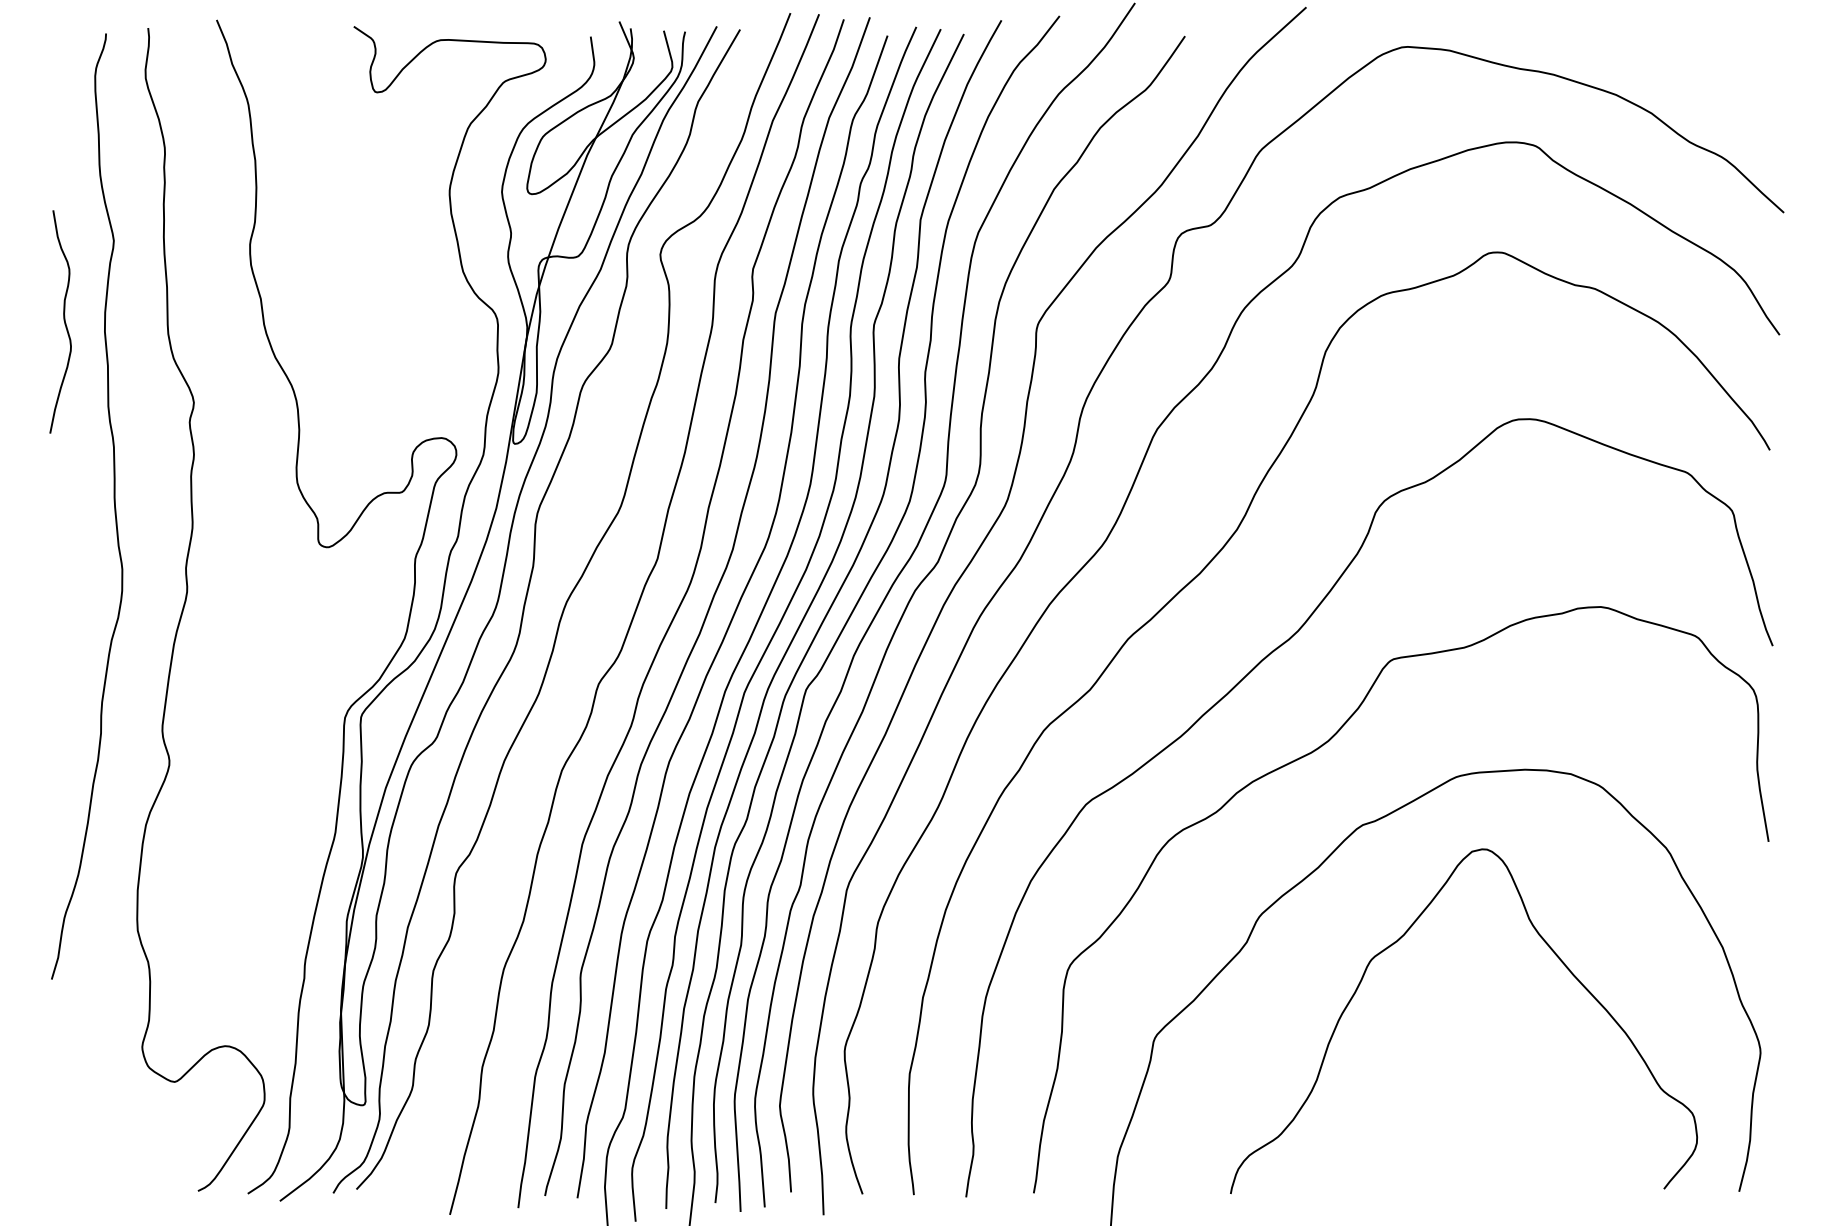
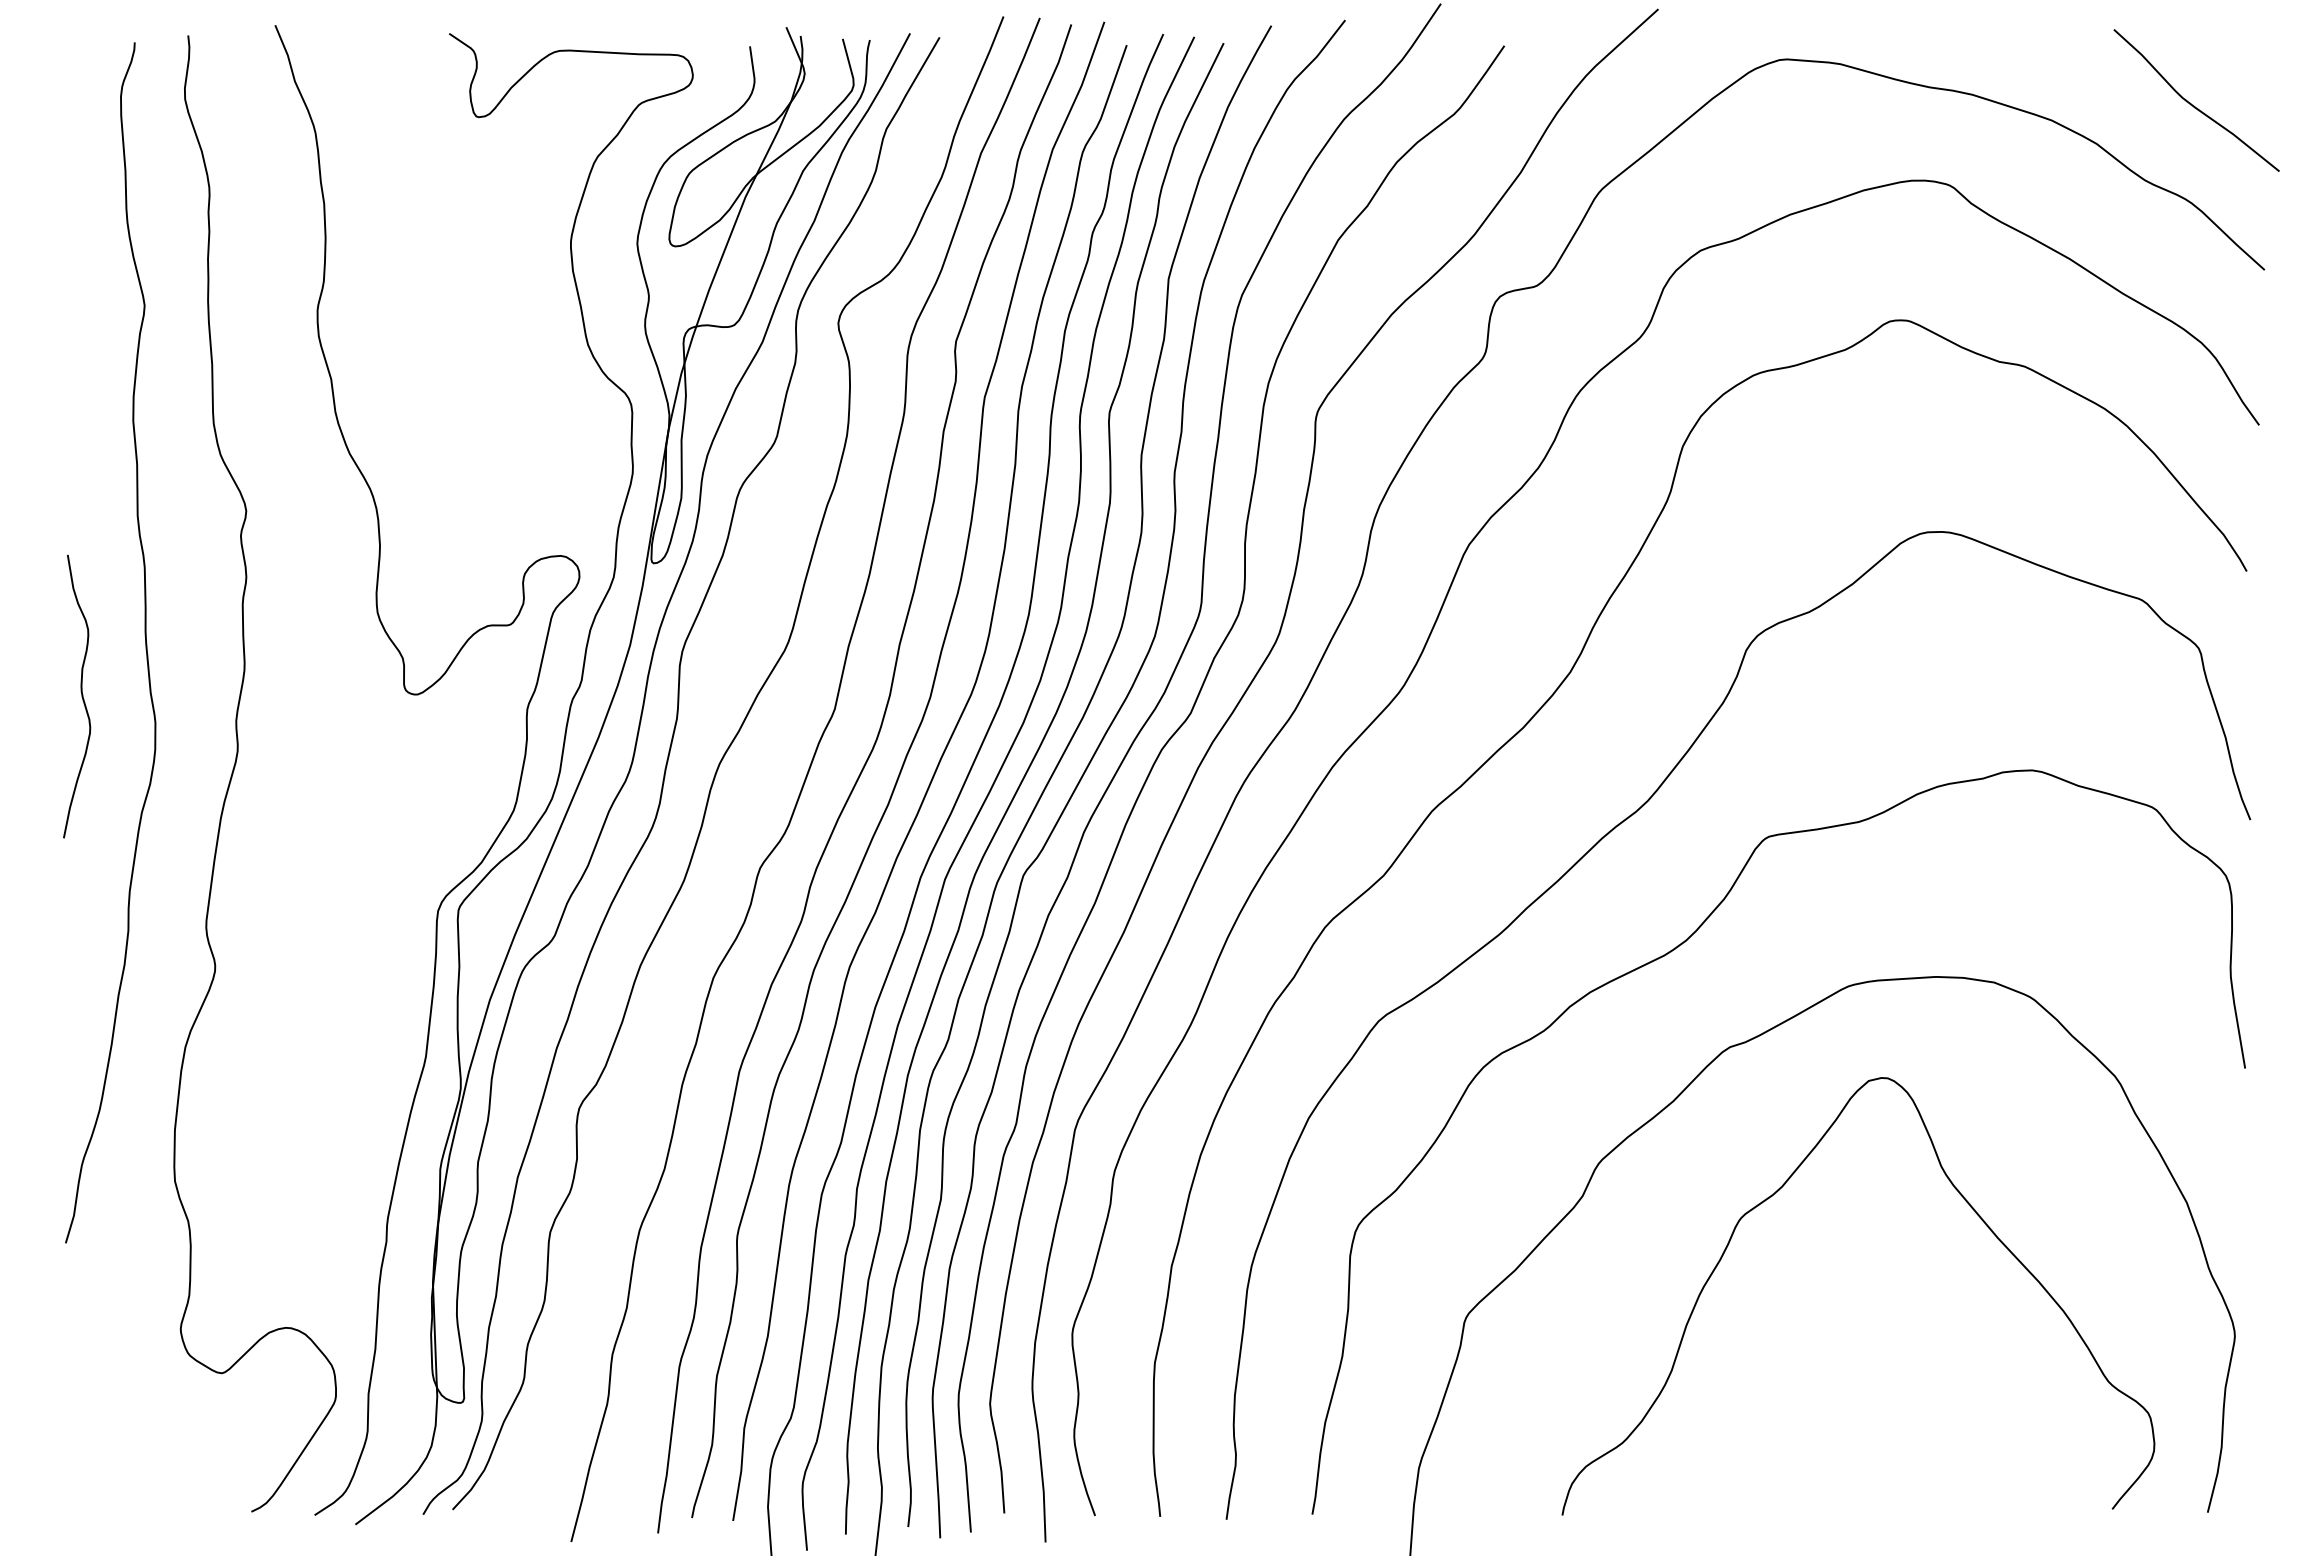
curve: (1728, 83) -> (2194, 105), added
curve: (64, 321) -> (81, 696), moved

